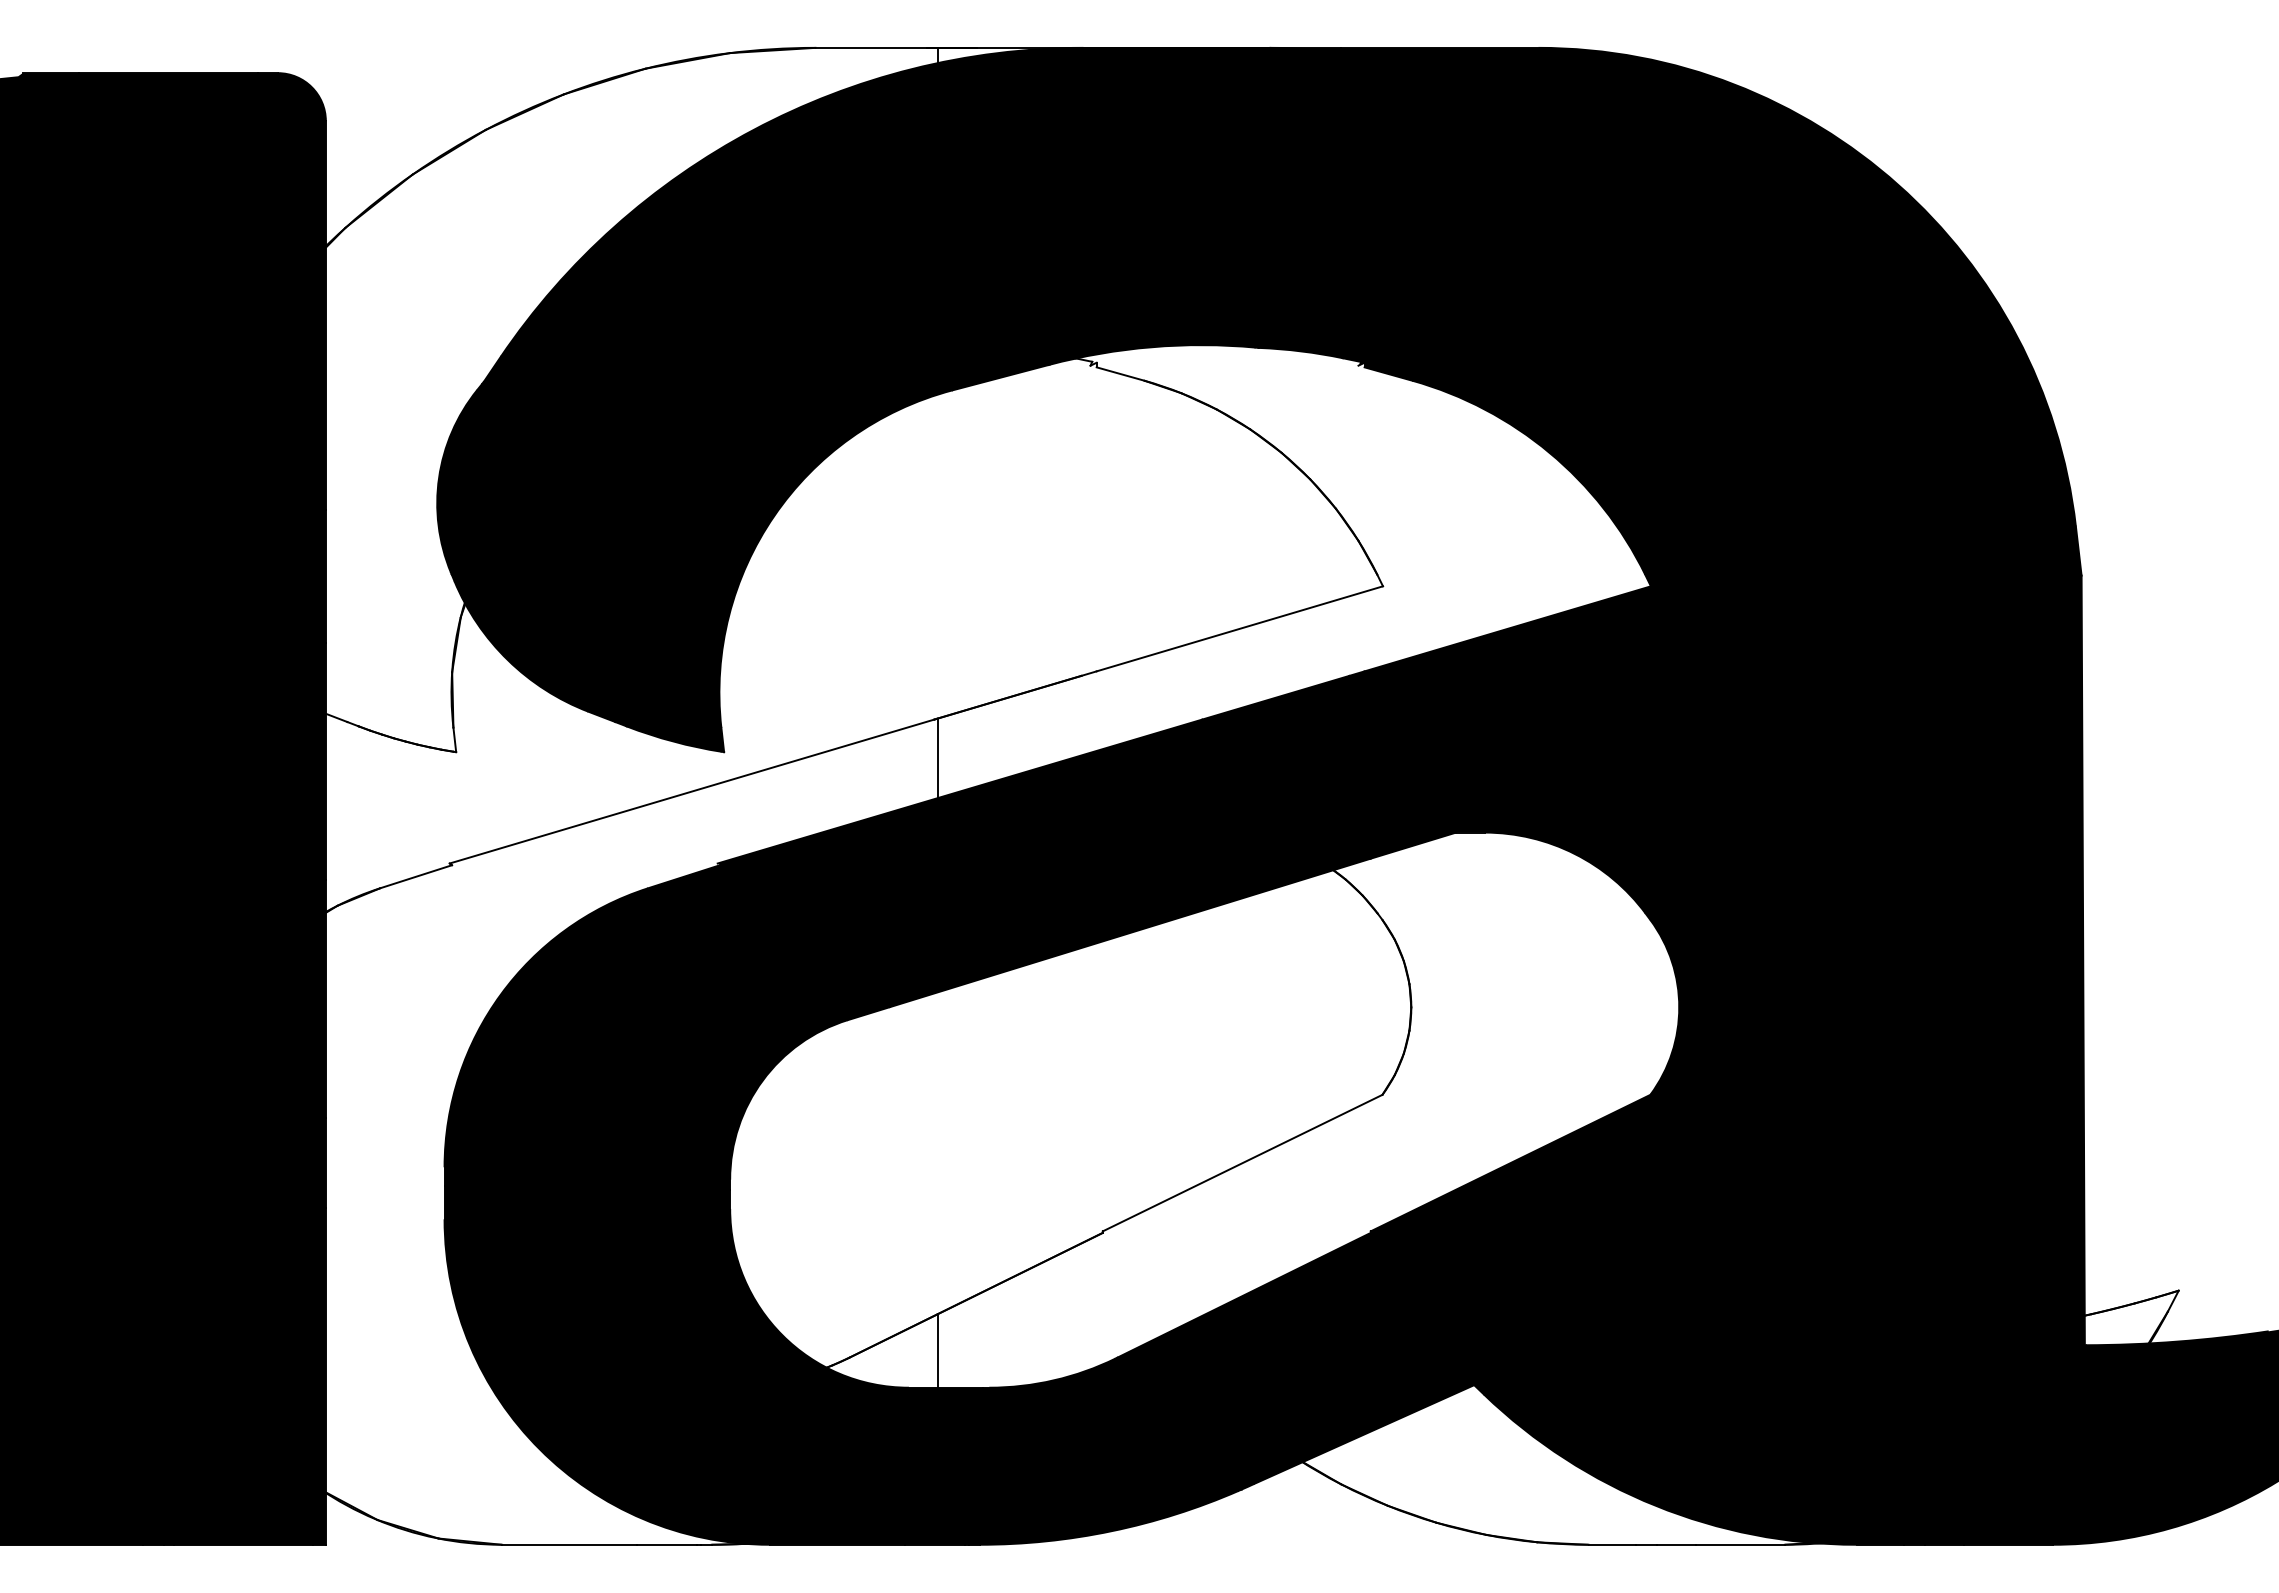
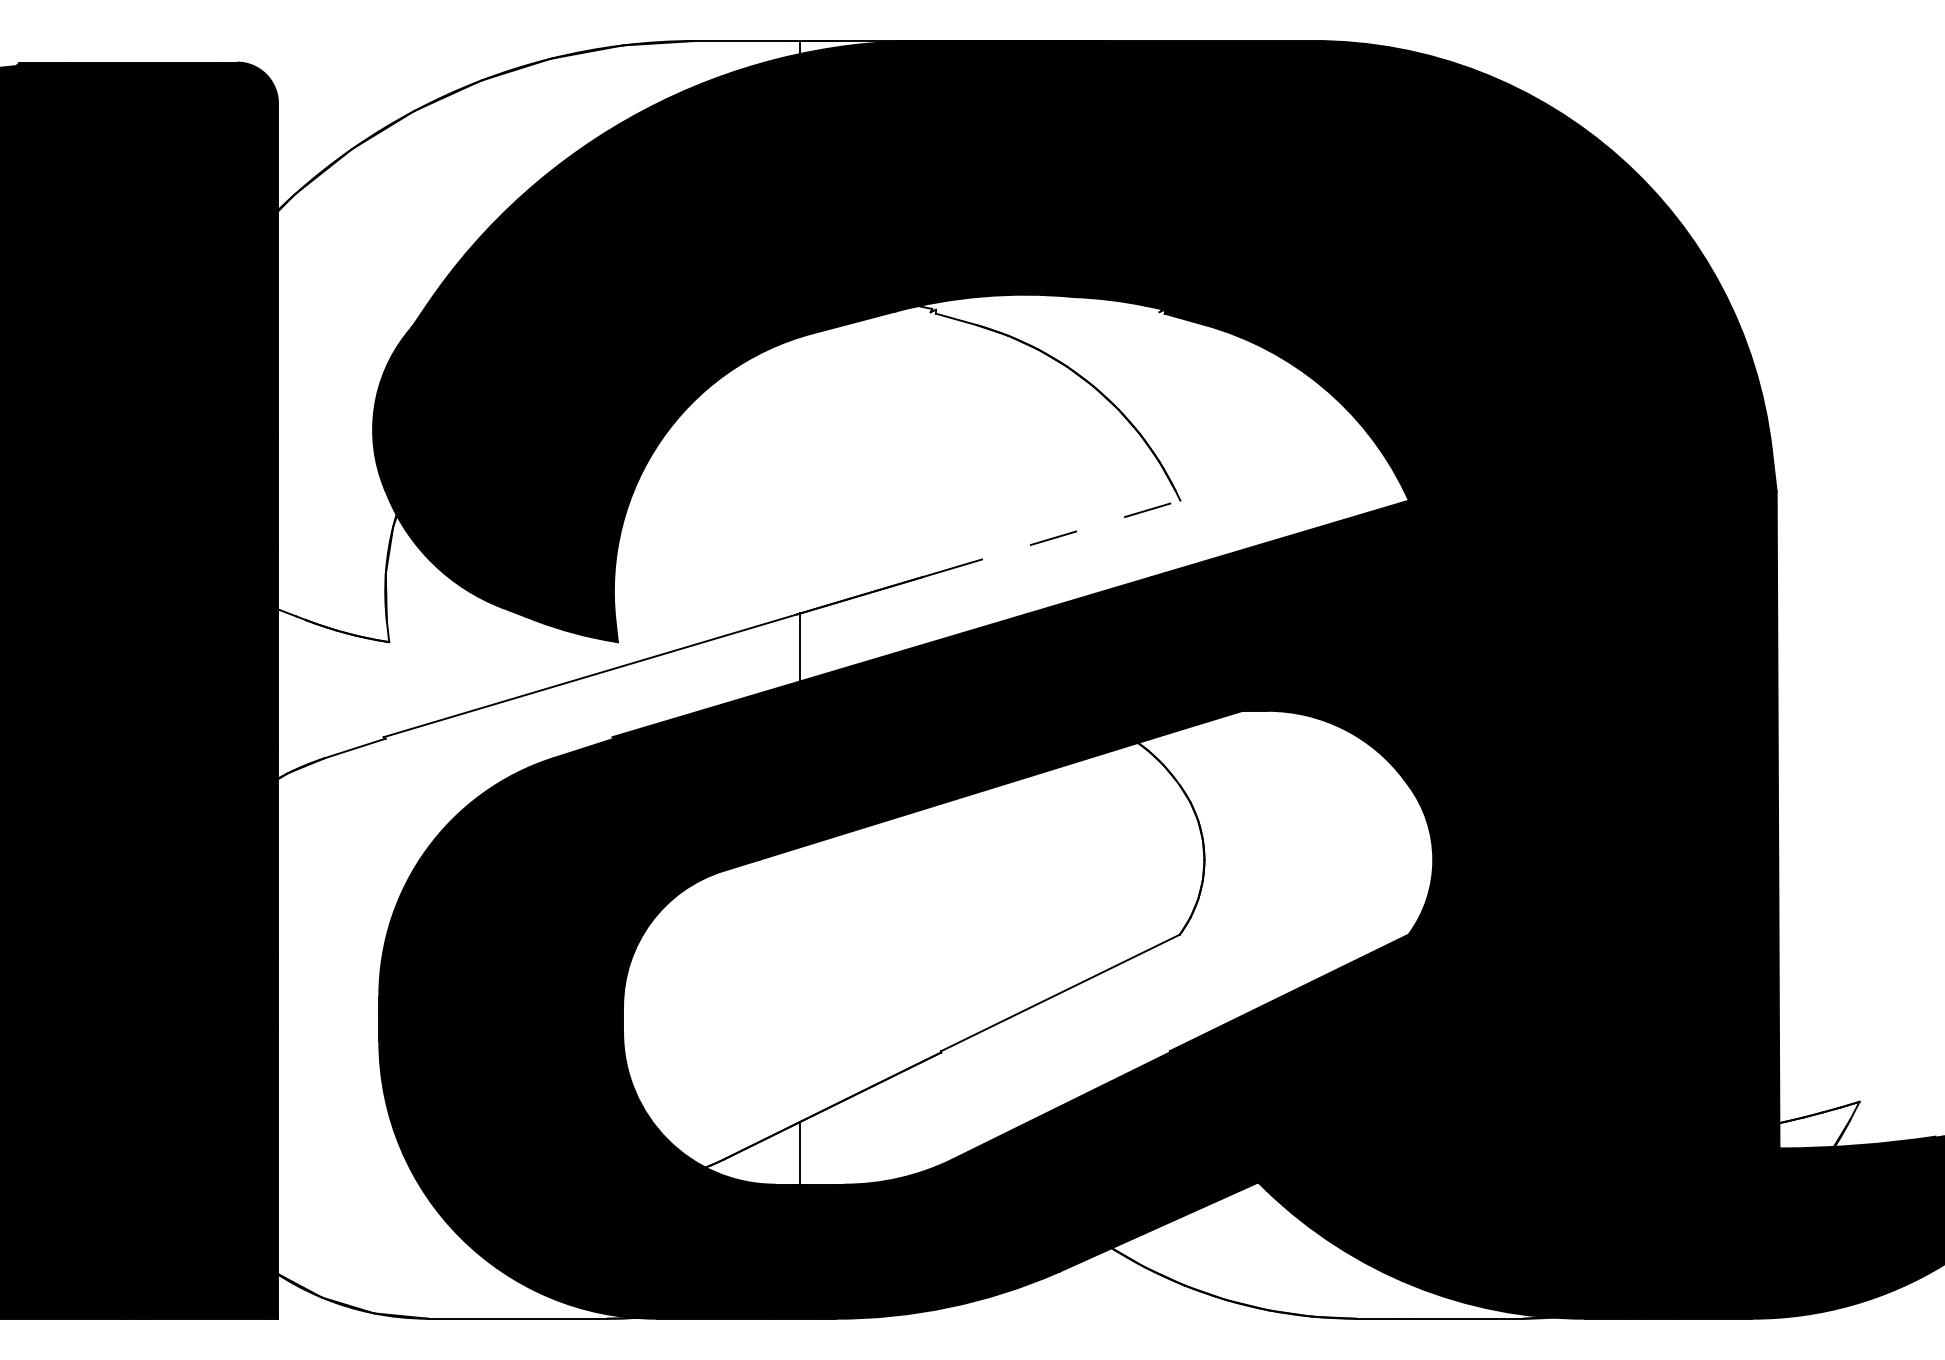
line: (1240, 628) -> (1058, 536), solid -> dashed

